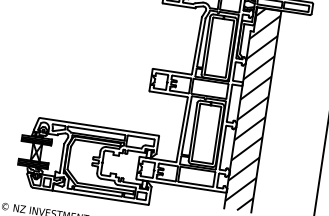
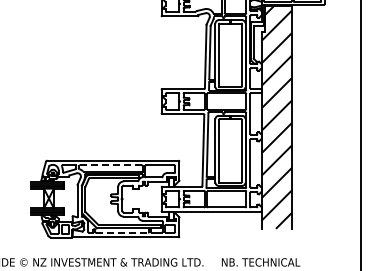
line: (96, 130) -> (110, 165), solid -> dashed
line: (98, 192) -> (122, 232), solid -> dashed

